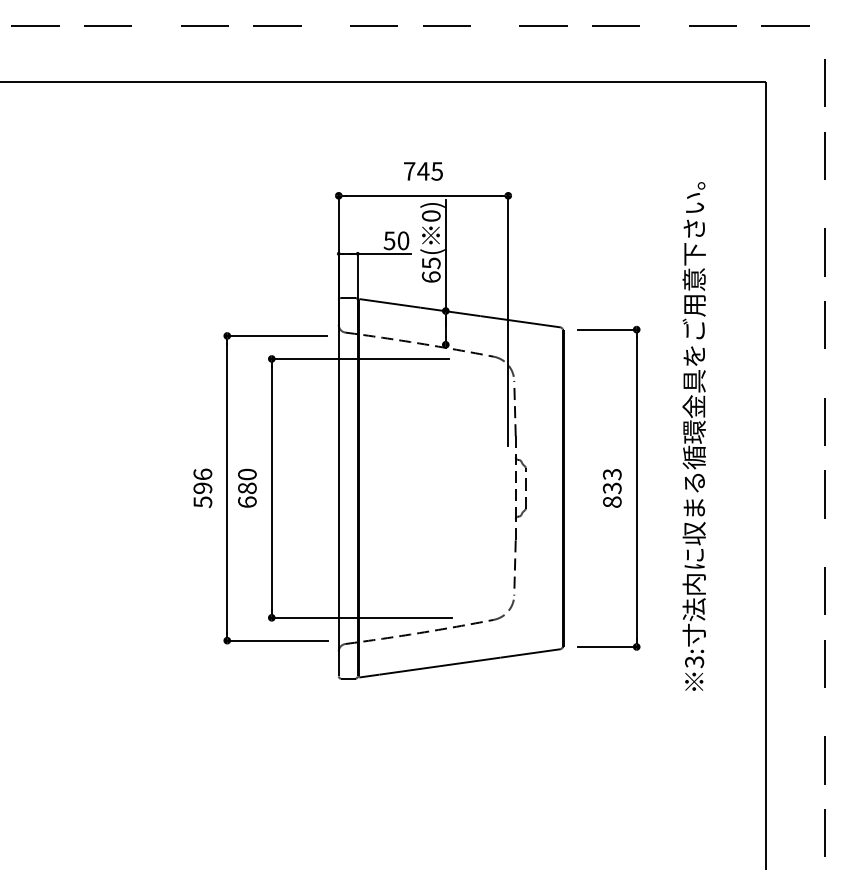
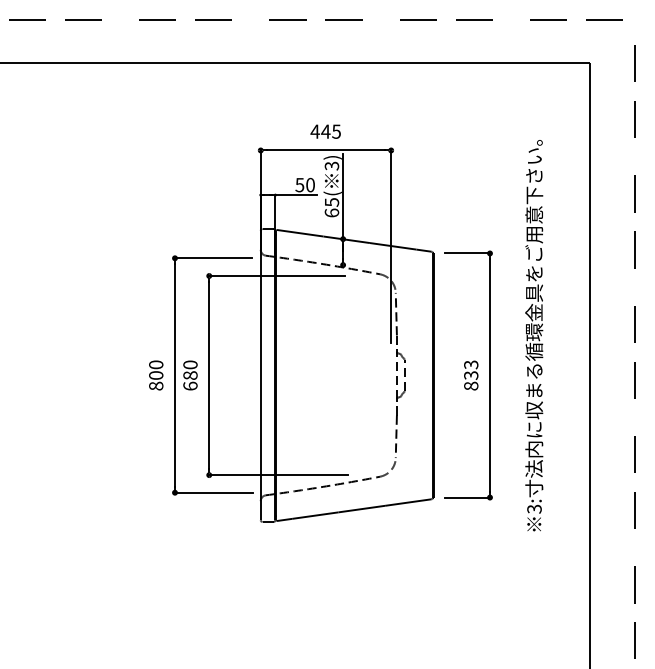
text: (408, 171) -> (314, 131), 745 -> 445
text: (430, 215) -> (331, 165), 0) -> 3)
text: (203, 488) -> (156, 375), 596 -> 800

